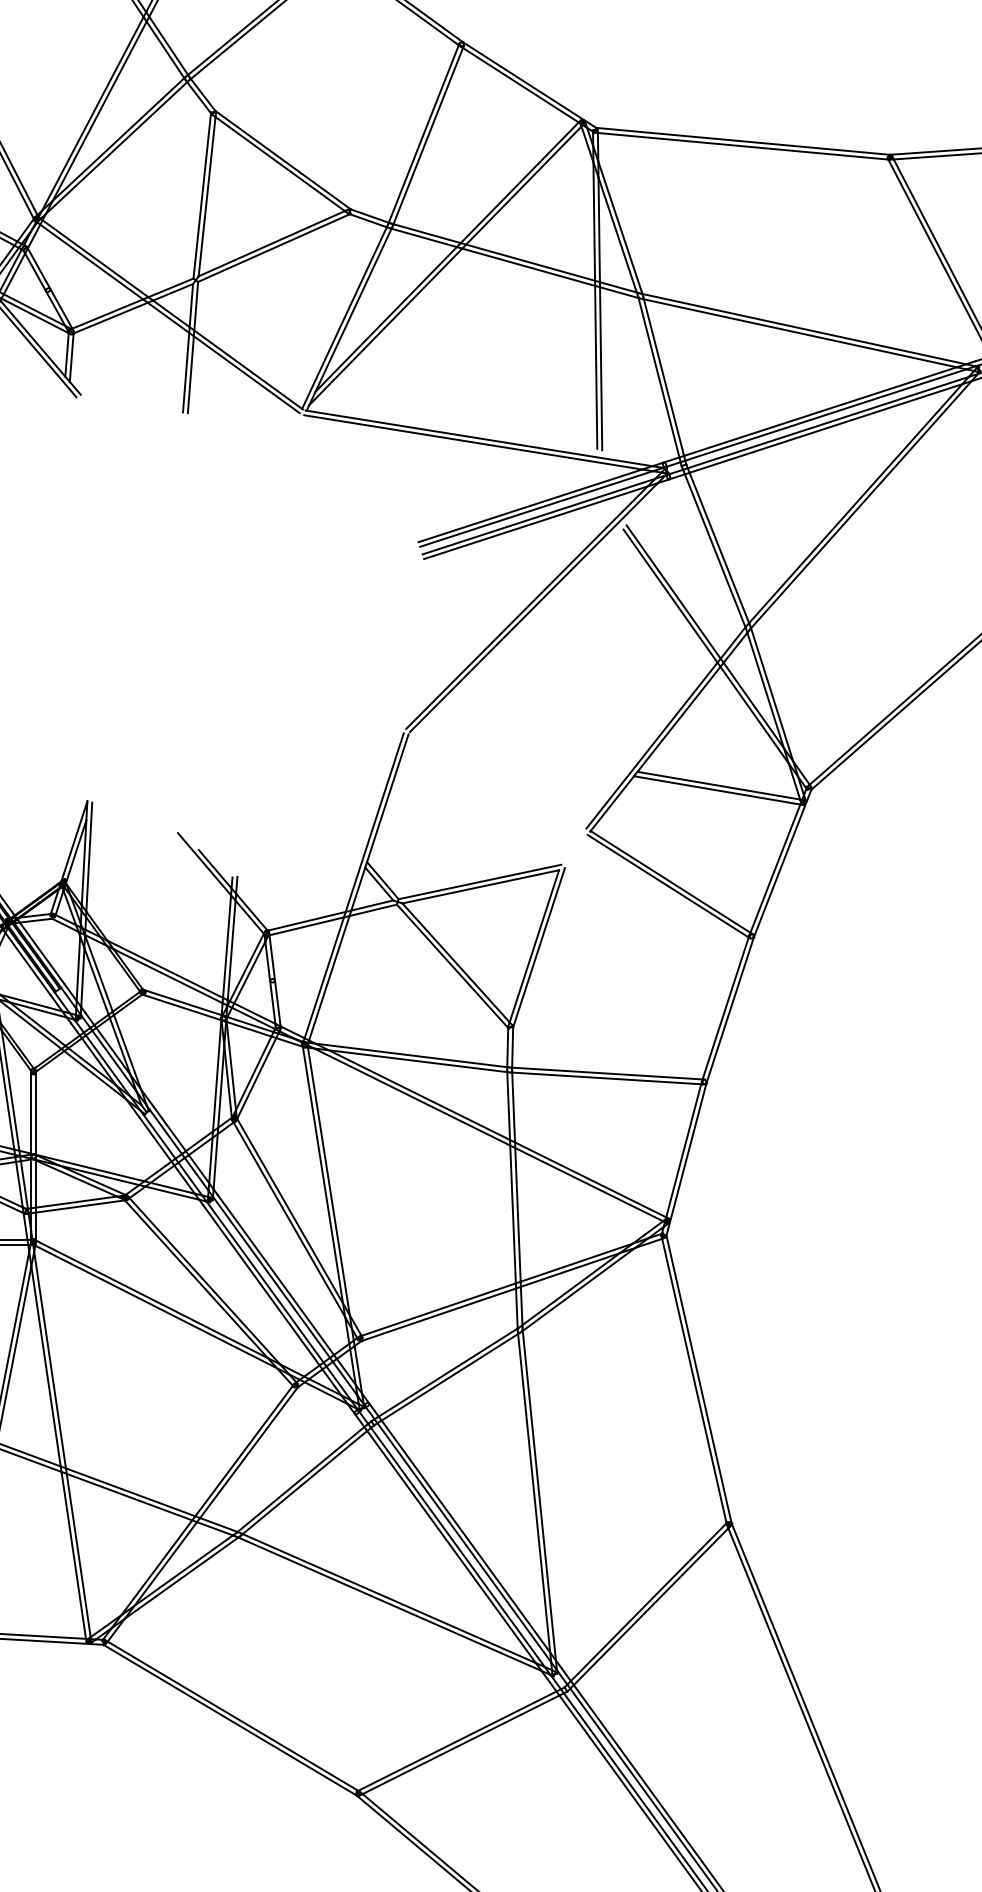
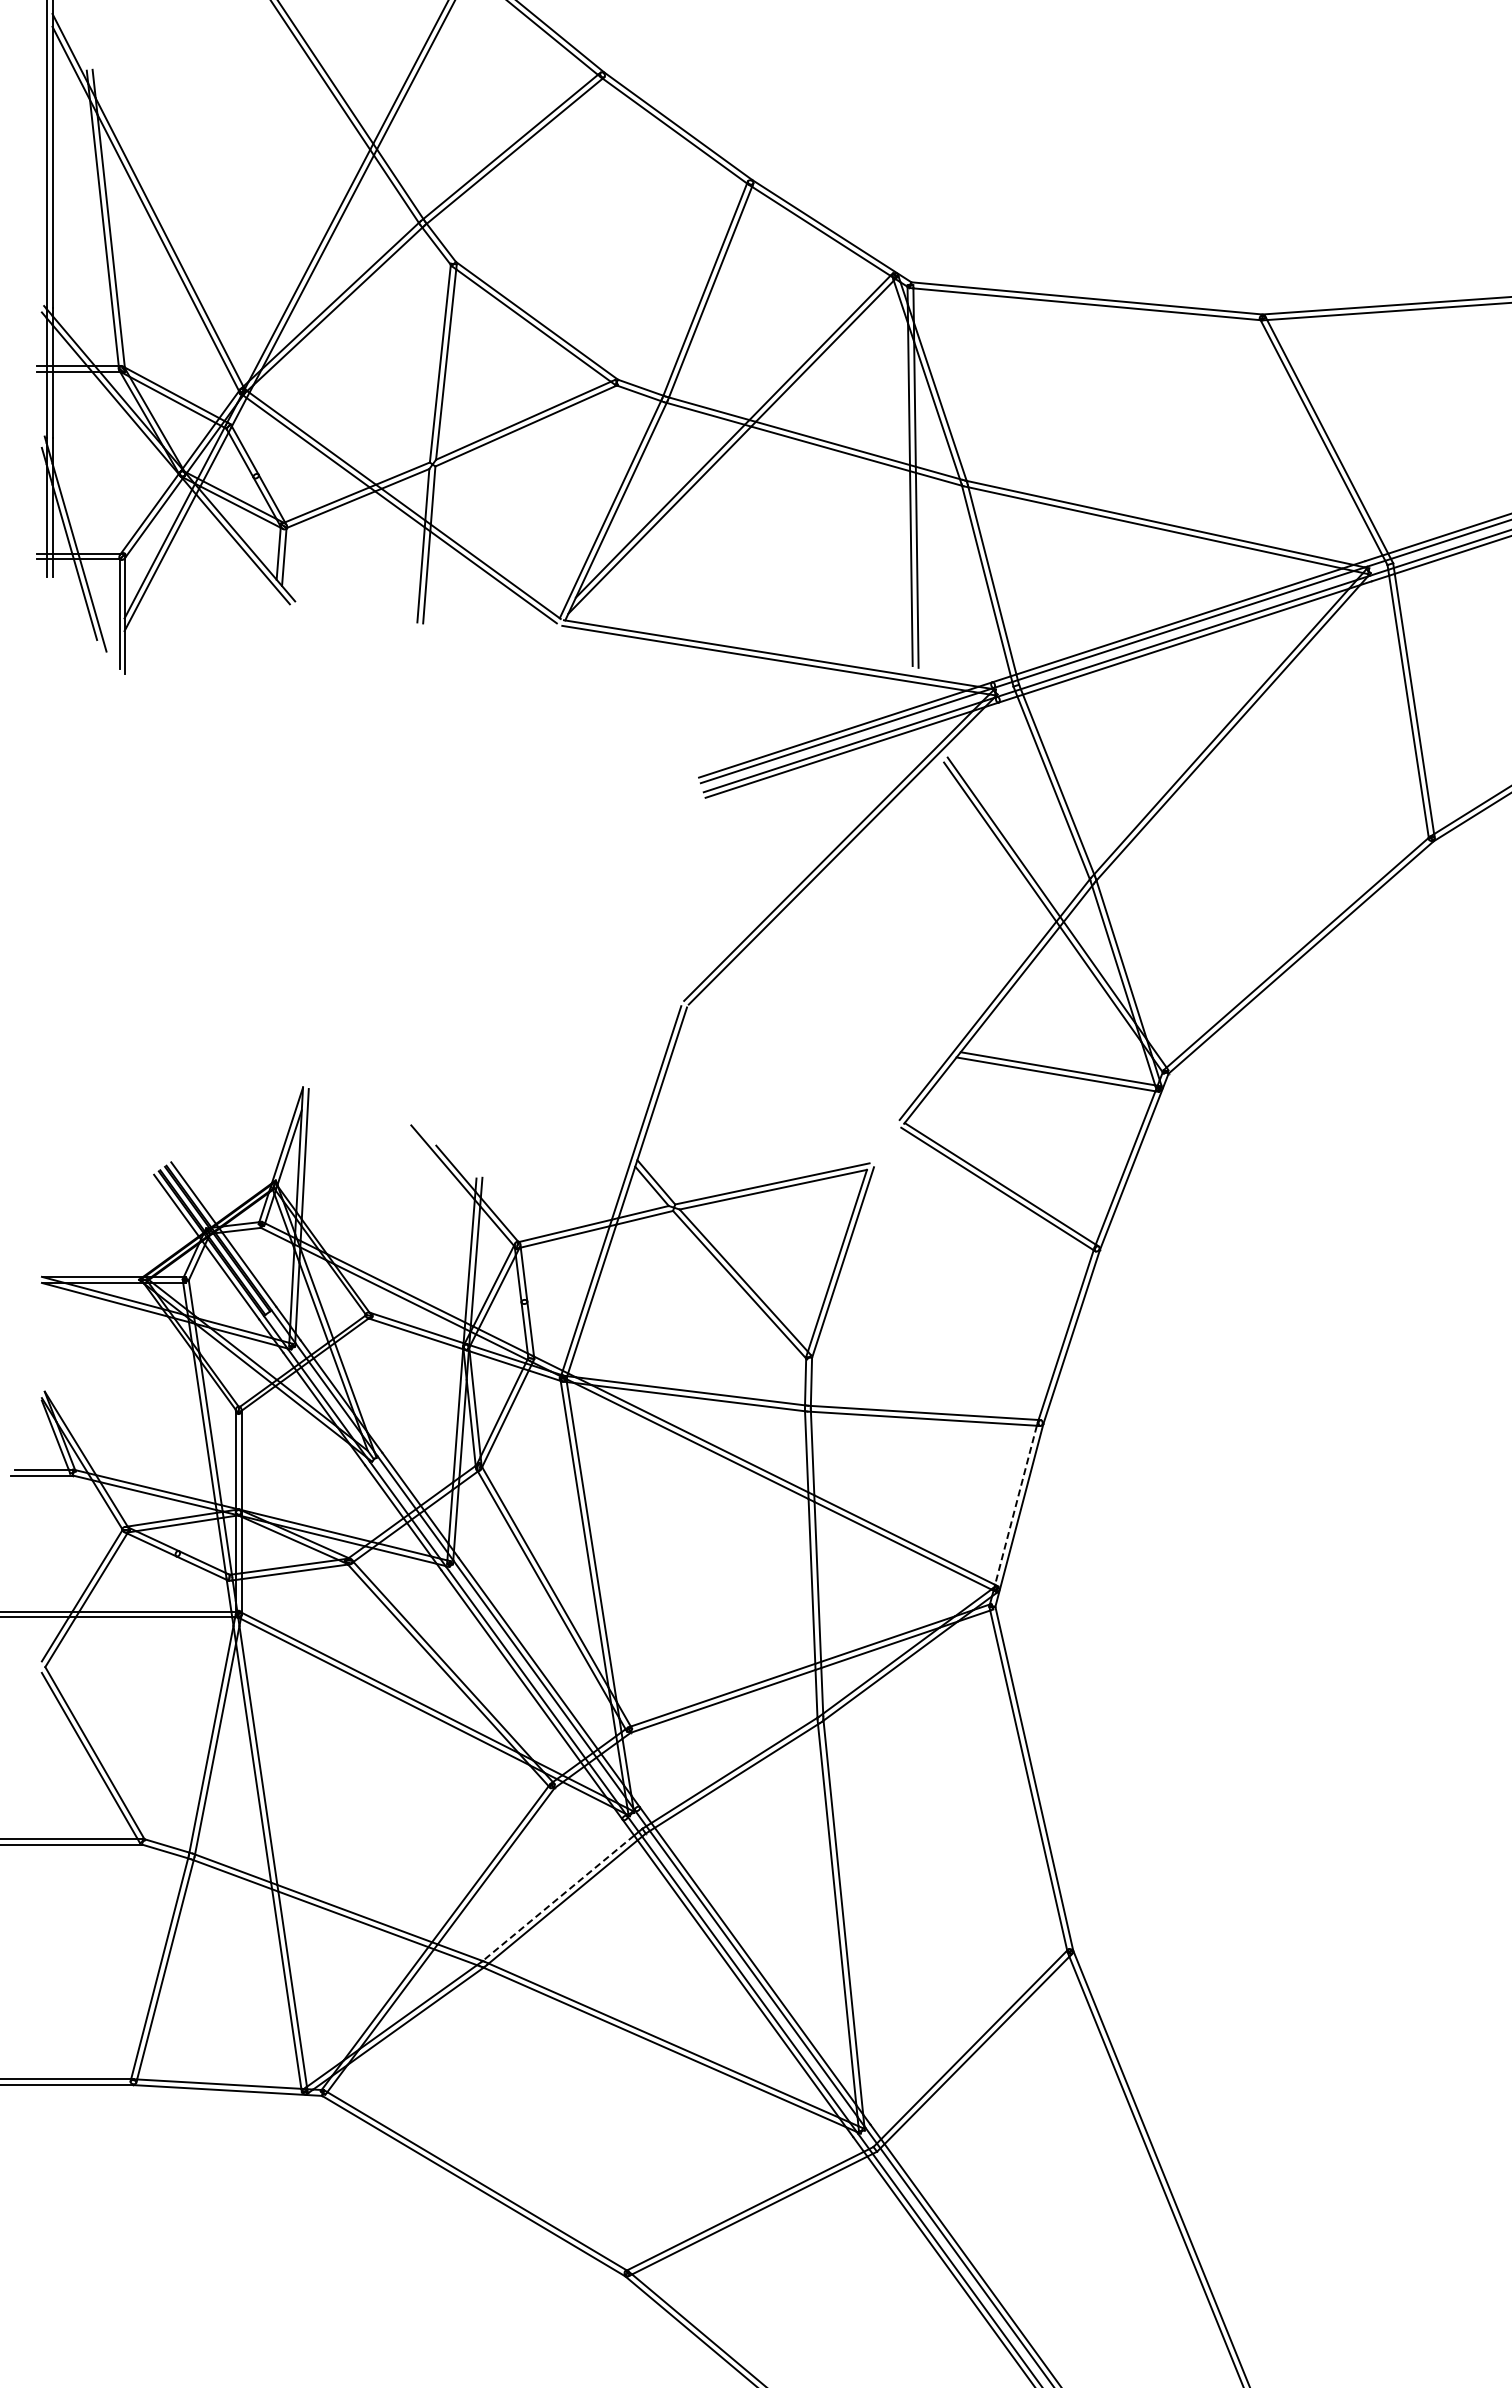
line: (683, 1150) -> (1015, 1505), solid -> dashed
line: (301, 1479) -> (558, 1898), solid -> dashed

